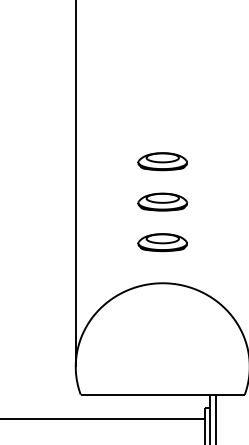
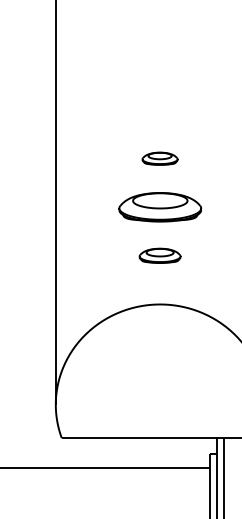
part: (162, 161) -> (159, 158), size x0.6
part: (162, 201) -> (159, 206), size x1.4
part: (162, 242) -> (159, 255), size x0.7

